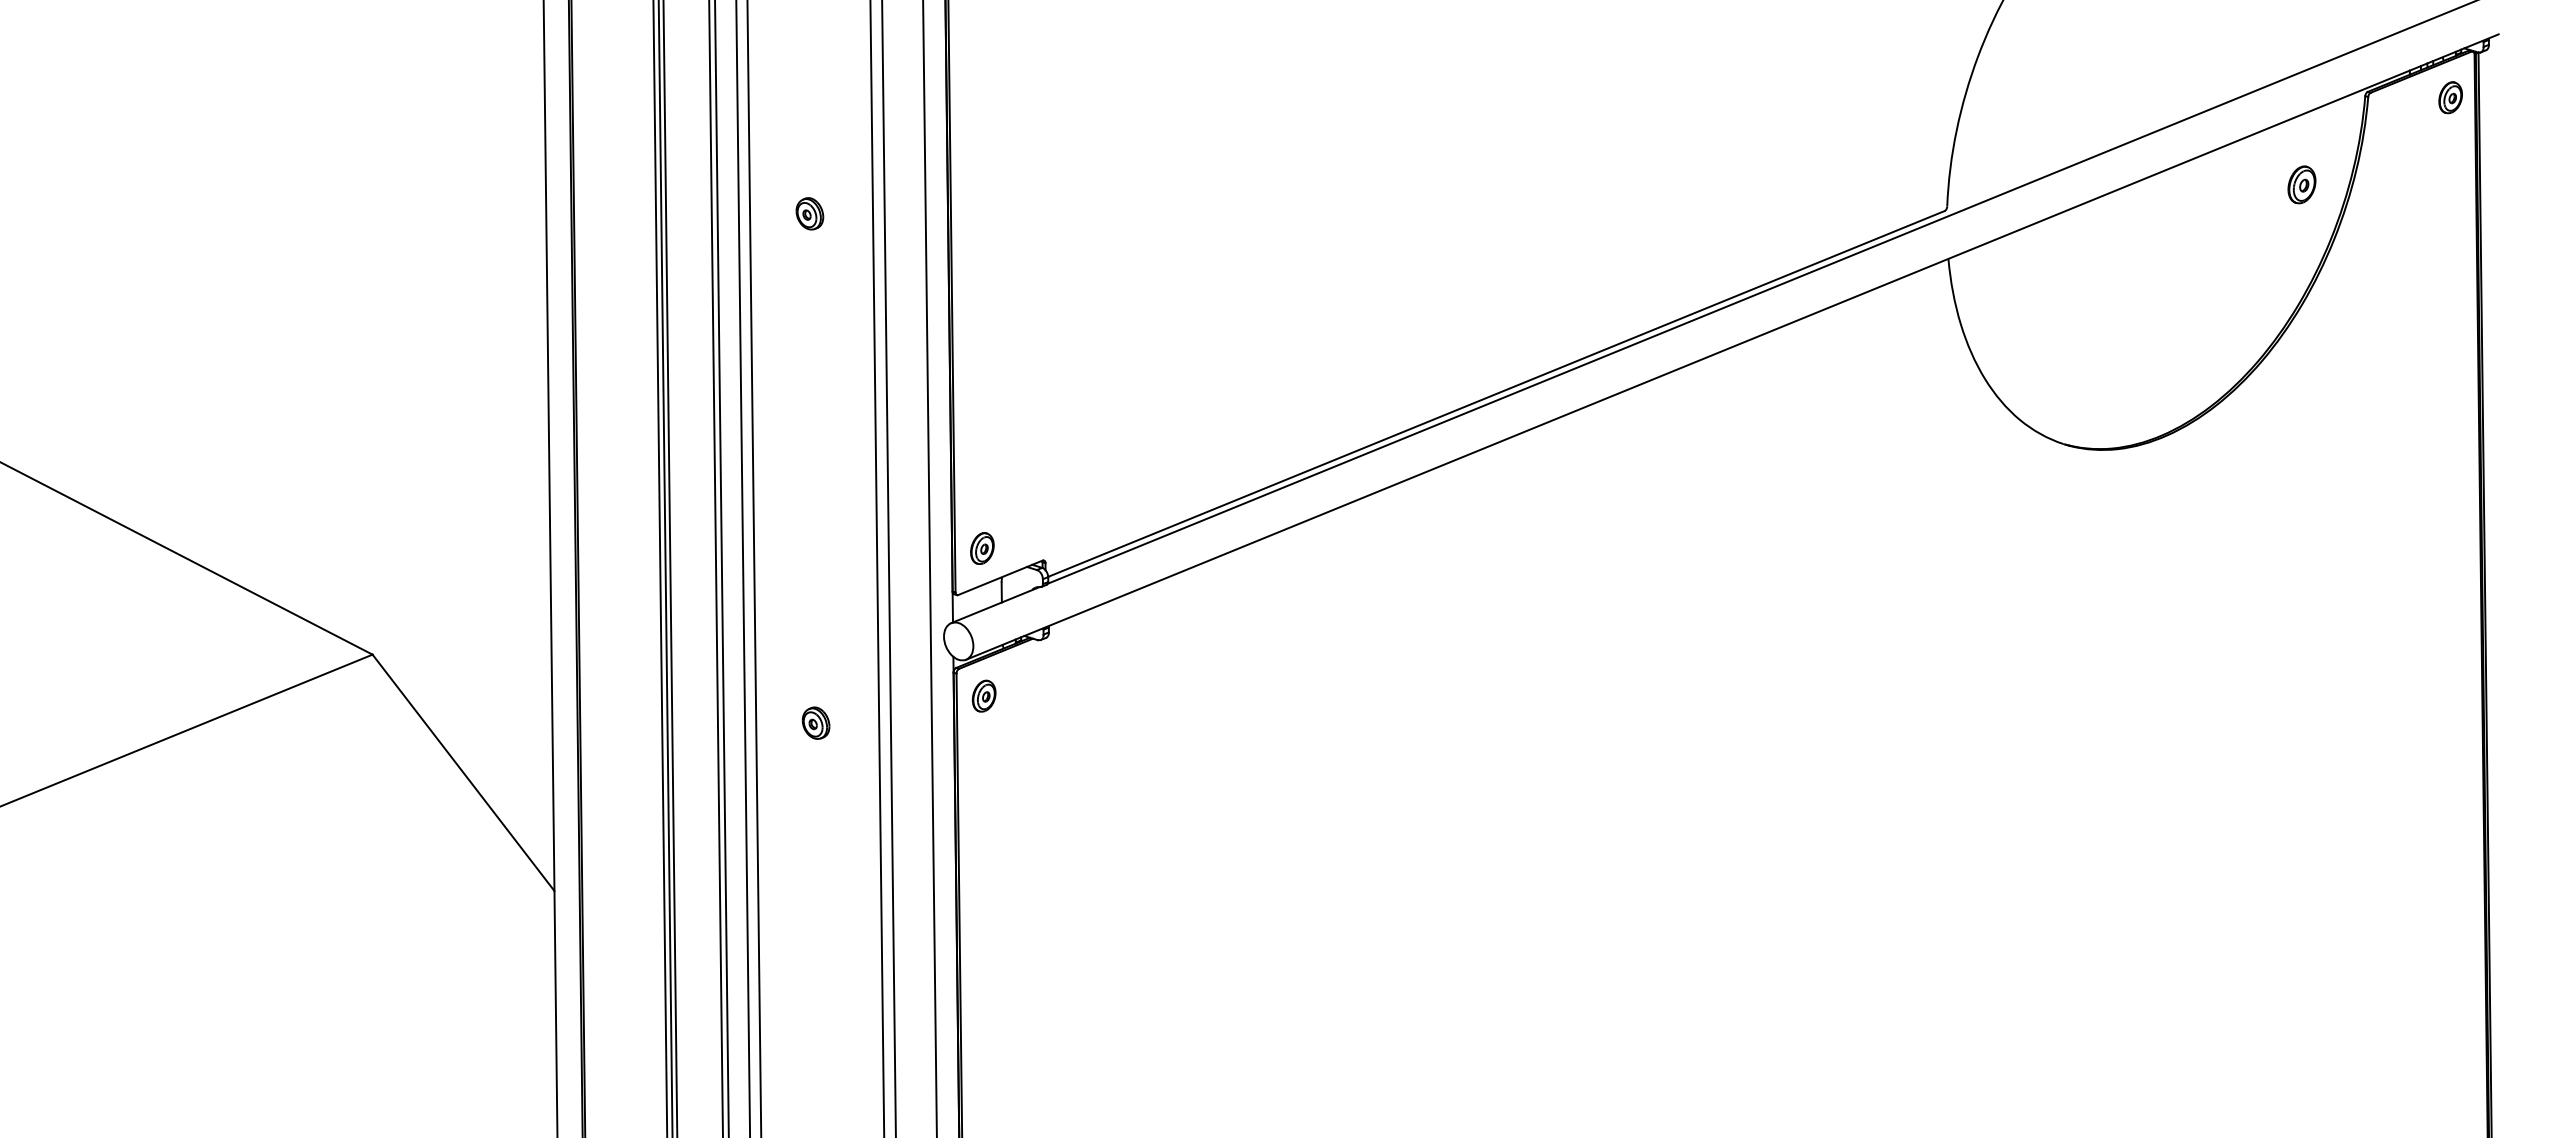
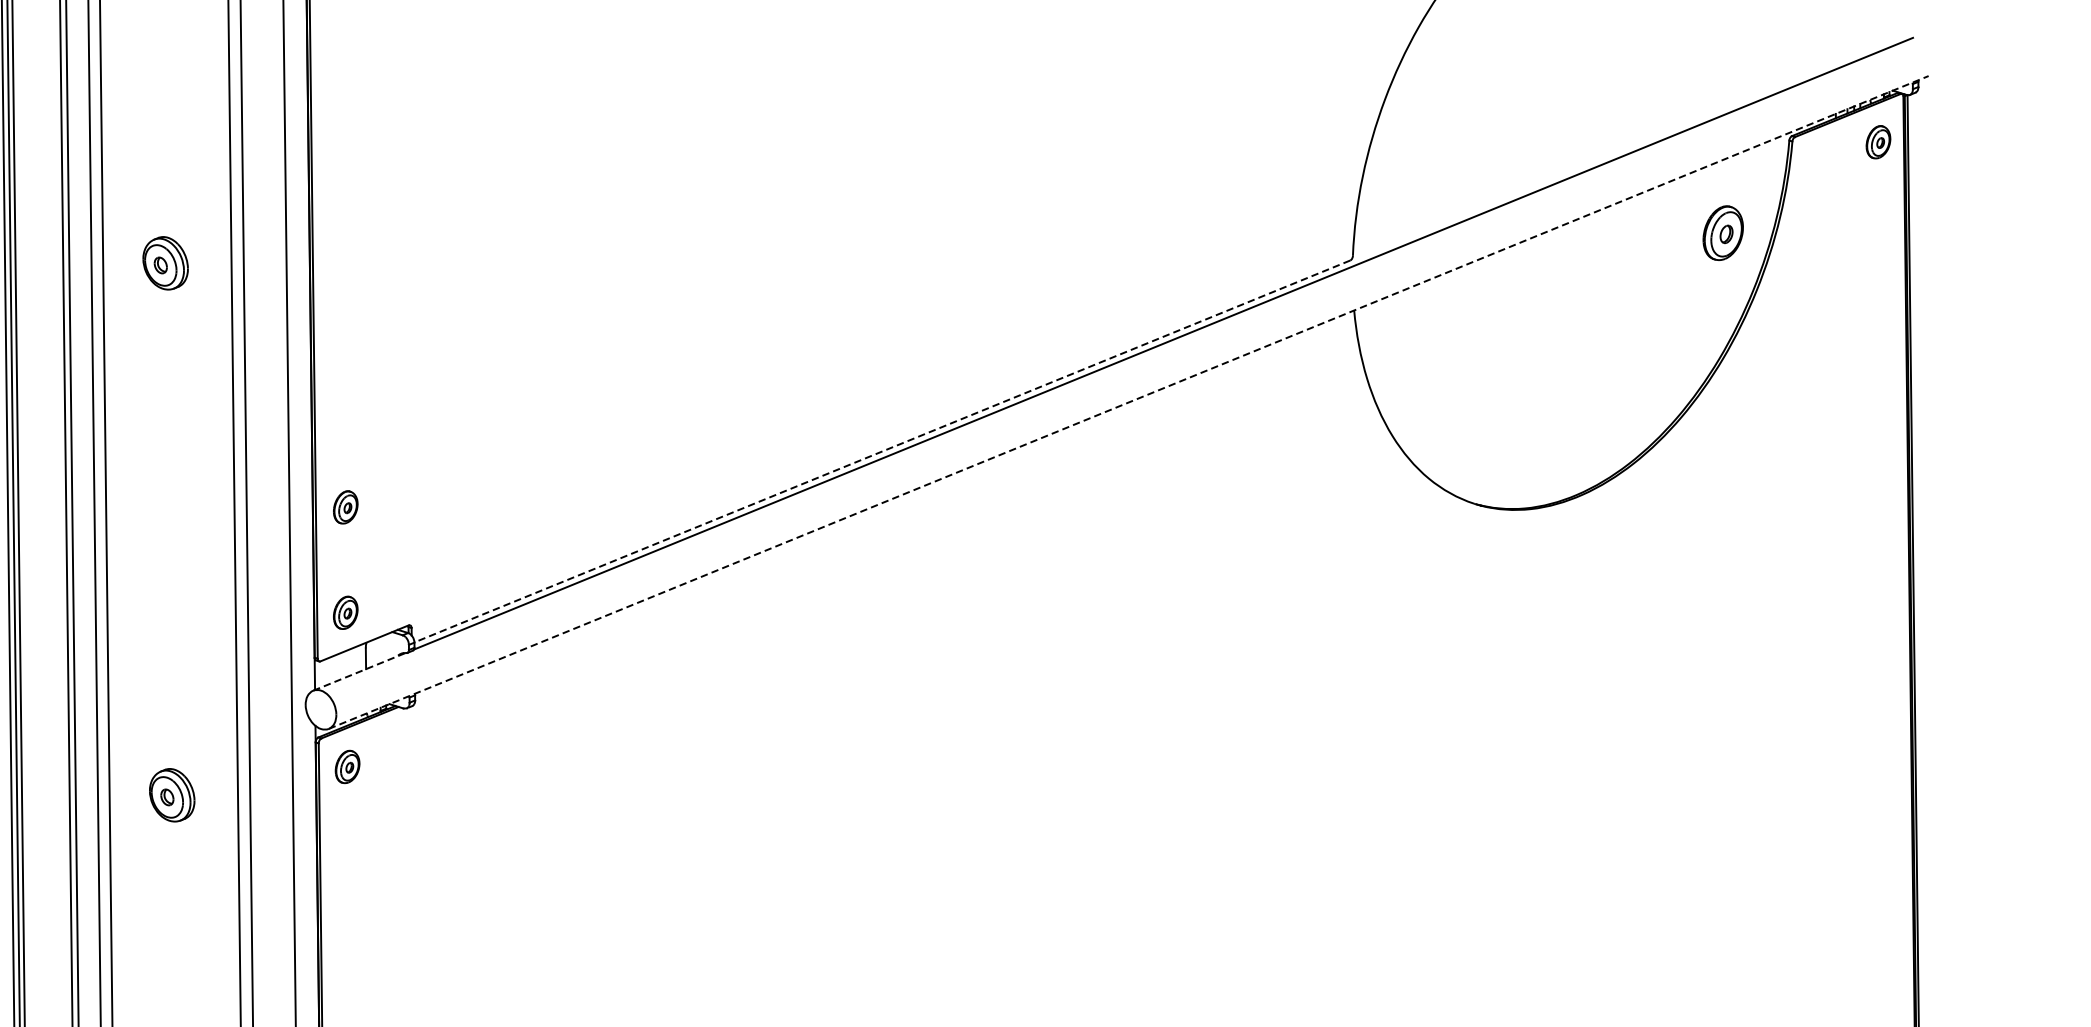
part: (2301, 184) -> (1722, 232), size x1.4
part: (809, 213) -> (165, 263), size x1.6
line: (1732, 347) -> (1128, 402), solid -> dashed
line: (1496, 394) -> (882, 452), solid -> dashed
part: (982, 447) -> (345, 507), added
line: (995, 605) -> (359, 672), solid -> dashed
part: (815, 722) -> (171, 794), size x1.6

